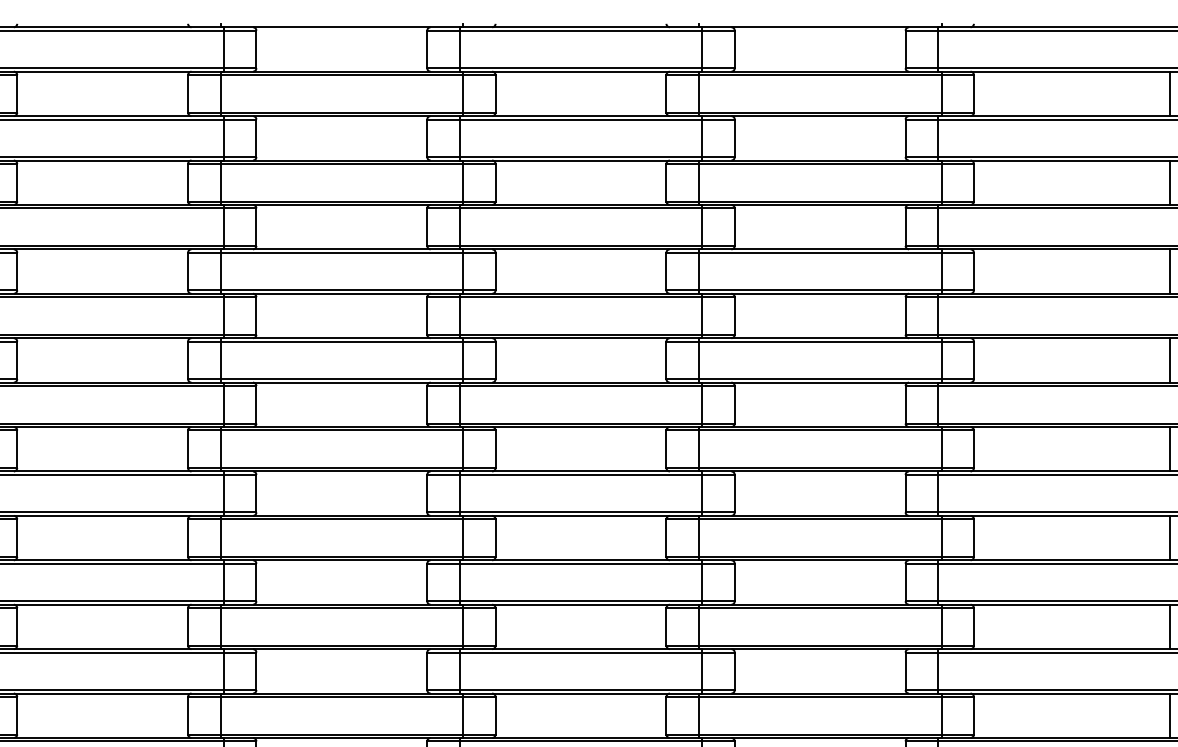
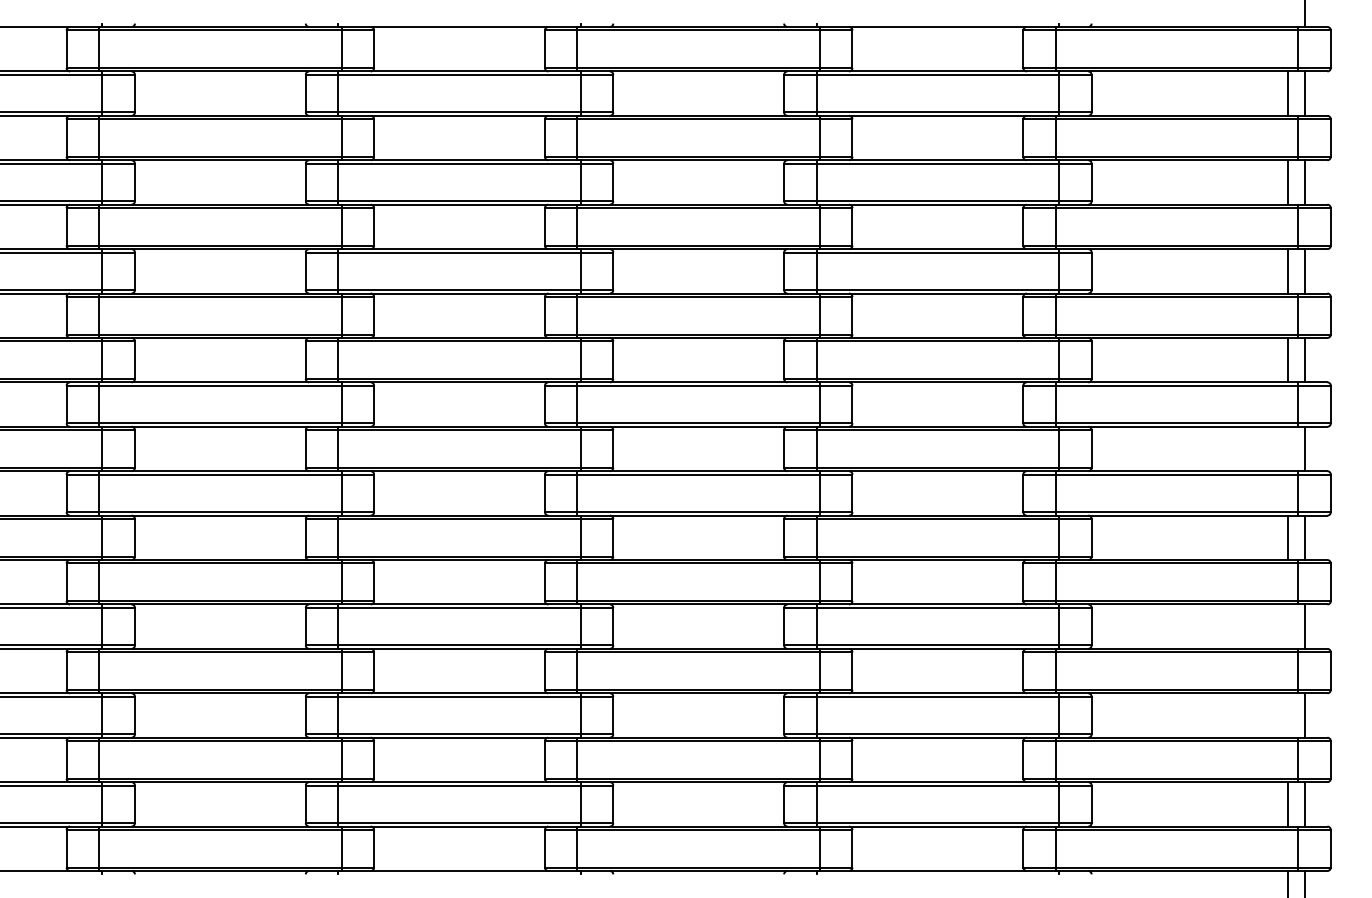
line: (1170, 448) -> (1288, 448), removed
line: (1170, 626) -> (1288, 626), removed
line: (1170, 715) -> (1288, 715), removed

